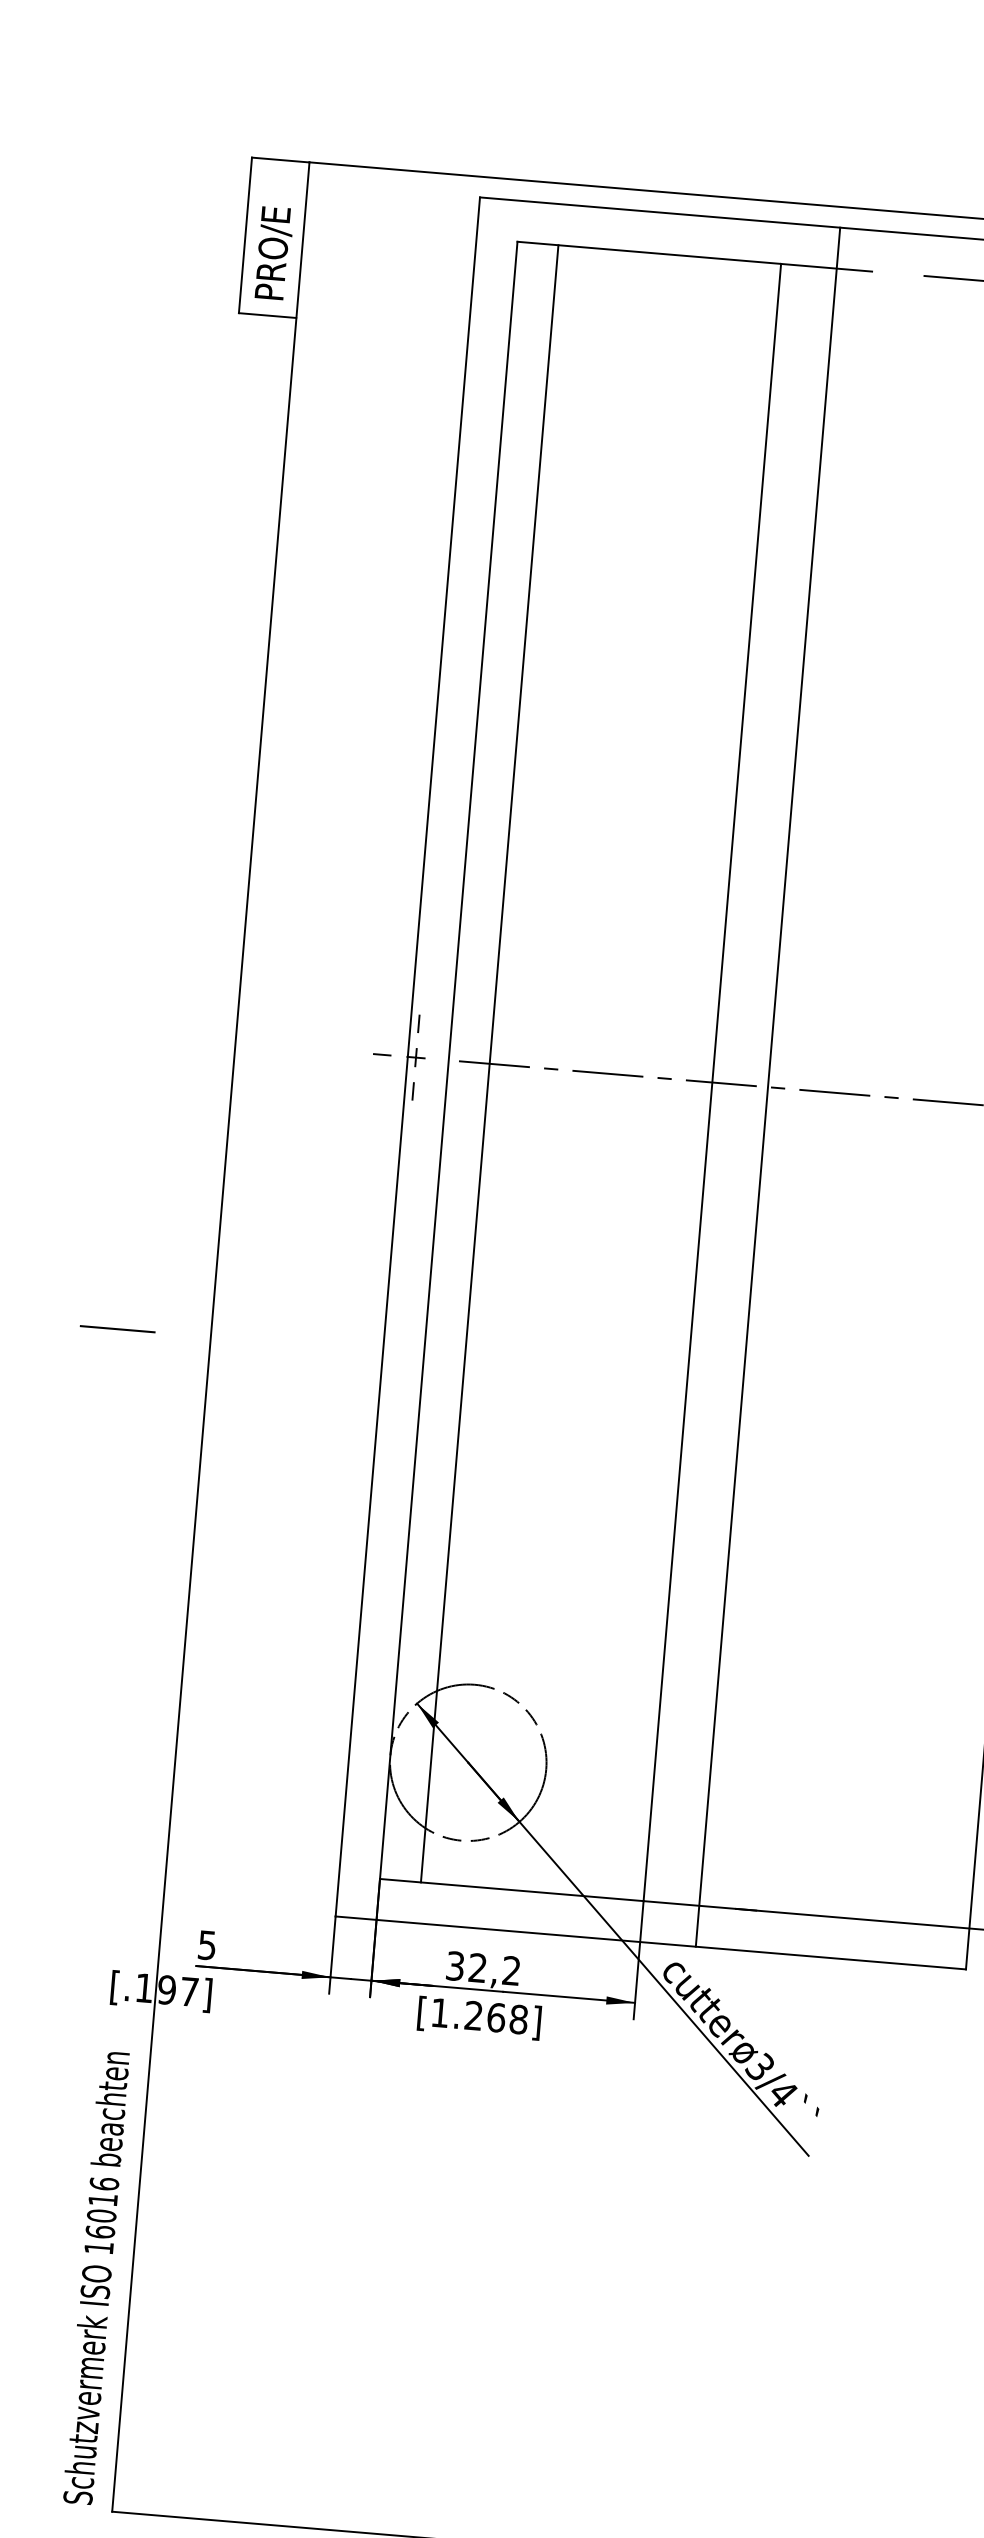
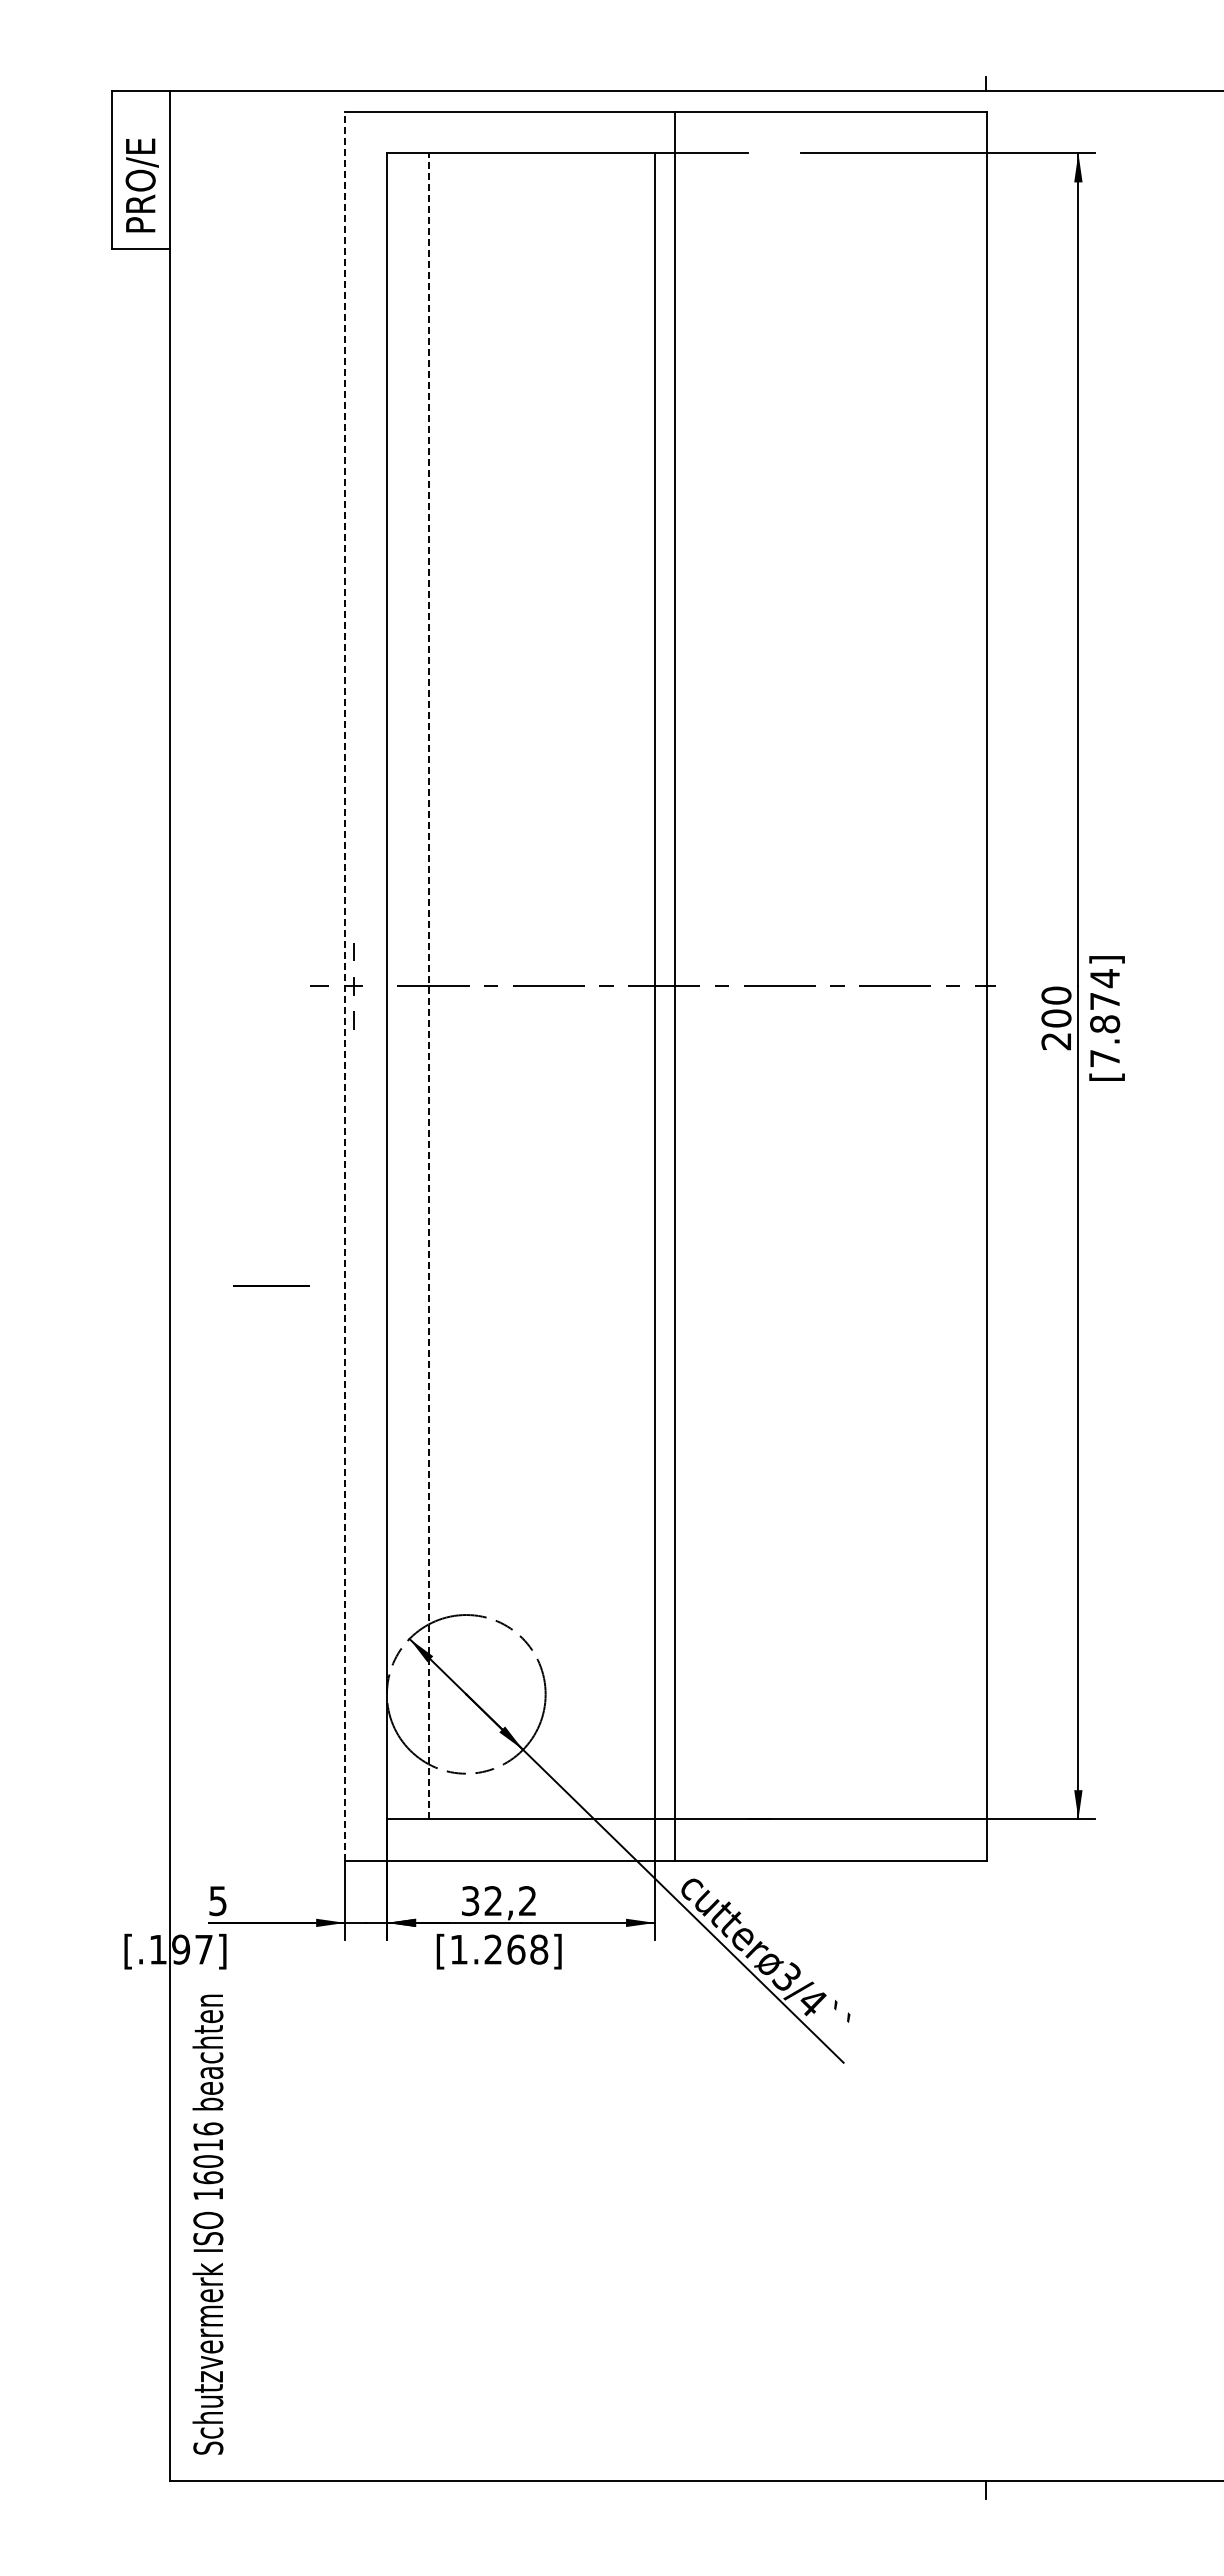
line: (407, 1057) -> (345, 986), solid -> dashed
line: (489, 1063) -> (428, 985), solid -> dashed
line: (767, 1086) -> (674, 985), moved
line: (118, 1328) -> (271, 1285), moved
text: (95, 2277) -> (207, 2224), moved

